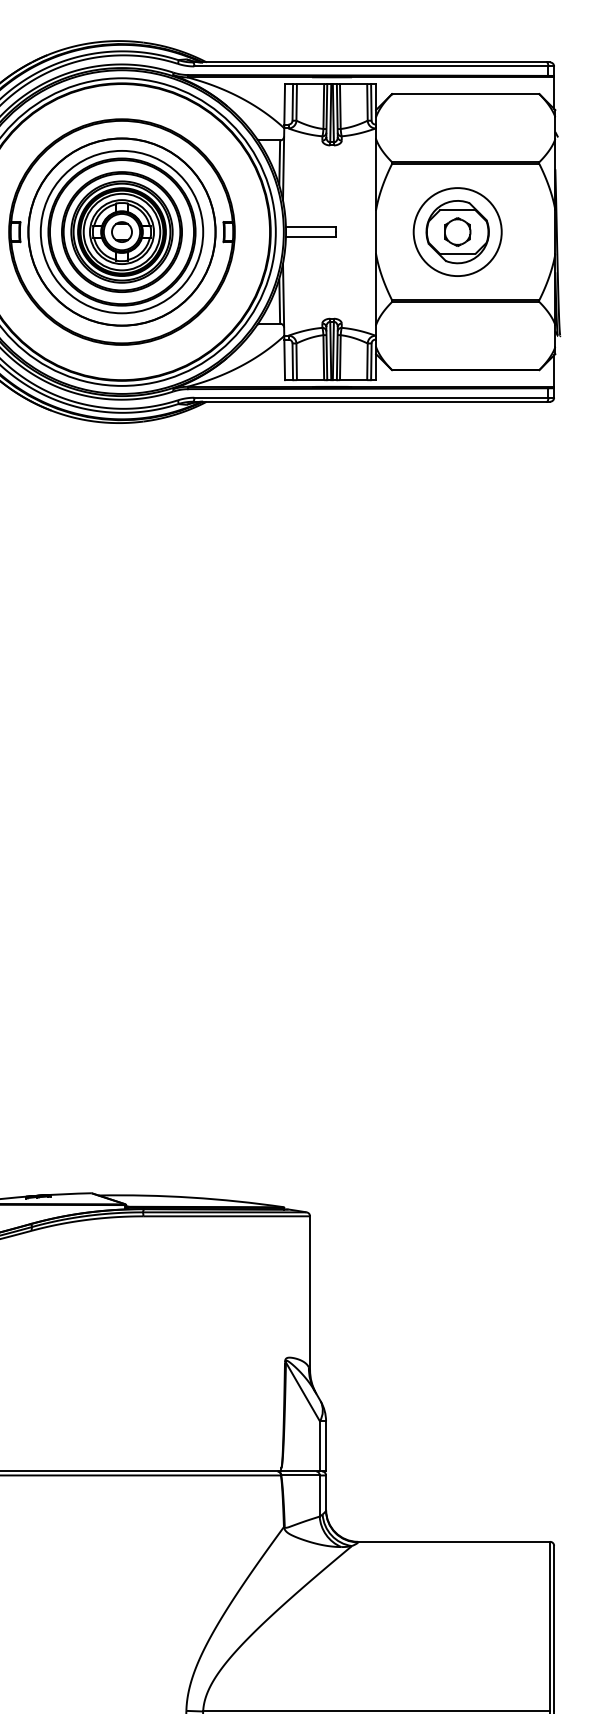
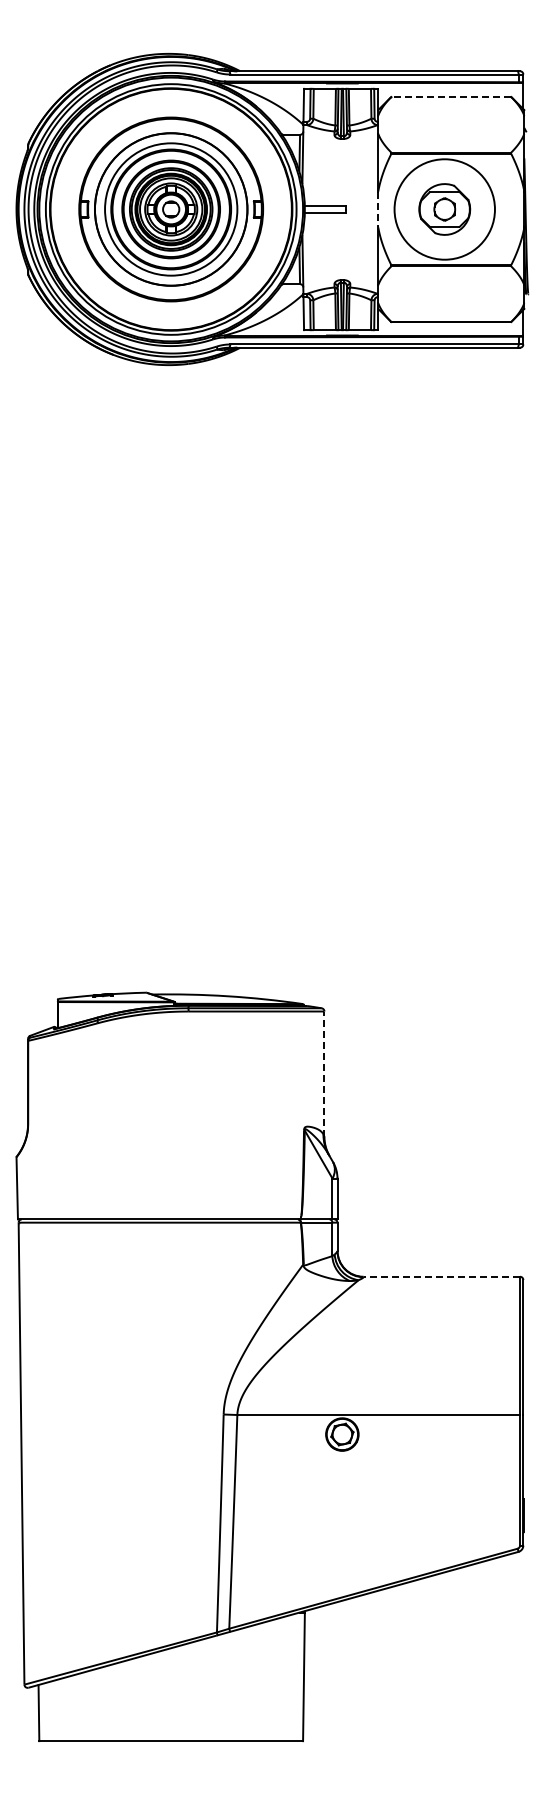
line: (465, 94) -> (451, 97), solid -> dashed
line: (376, 232) -> (378, 209), solid -> dashed
circle: (457, 232) -> (444, 209), size x1.4
line: (310, 1293) -> (324, 1074), solid -> dashed
line: (453, 1541) -> (441, 1276), solid -> dashed

